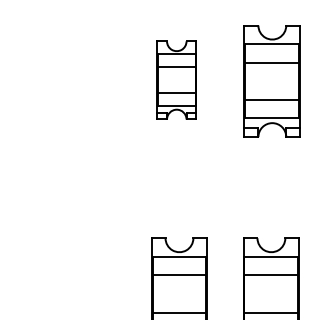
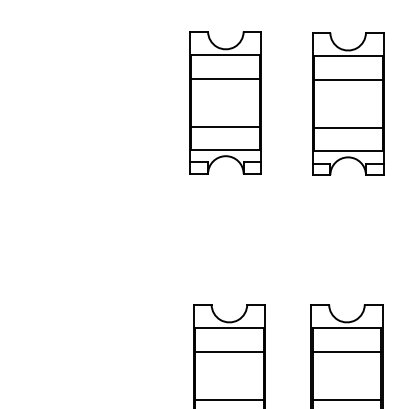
part: (176, 80) -> (225, 102), size x1.43

